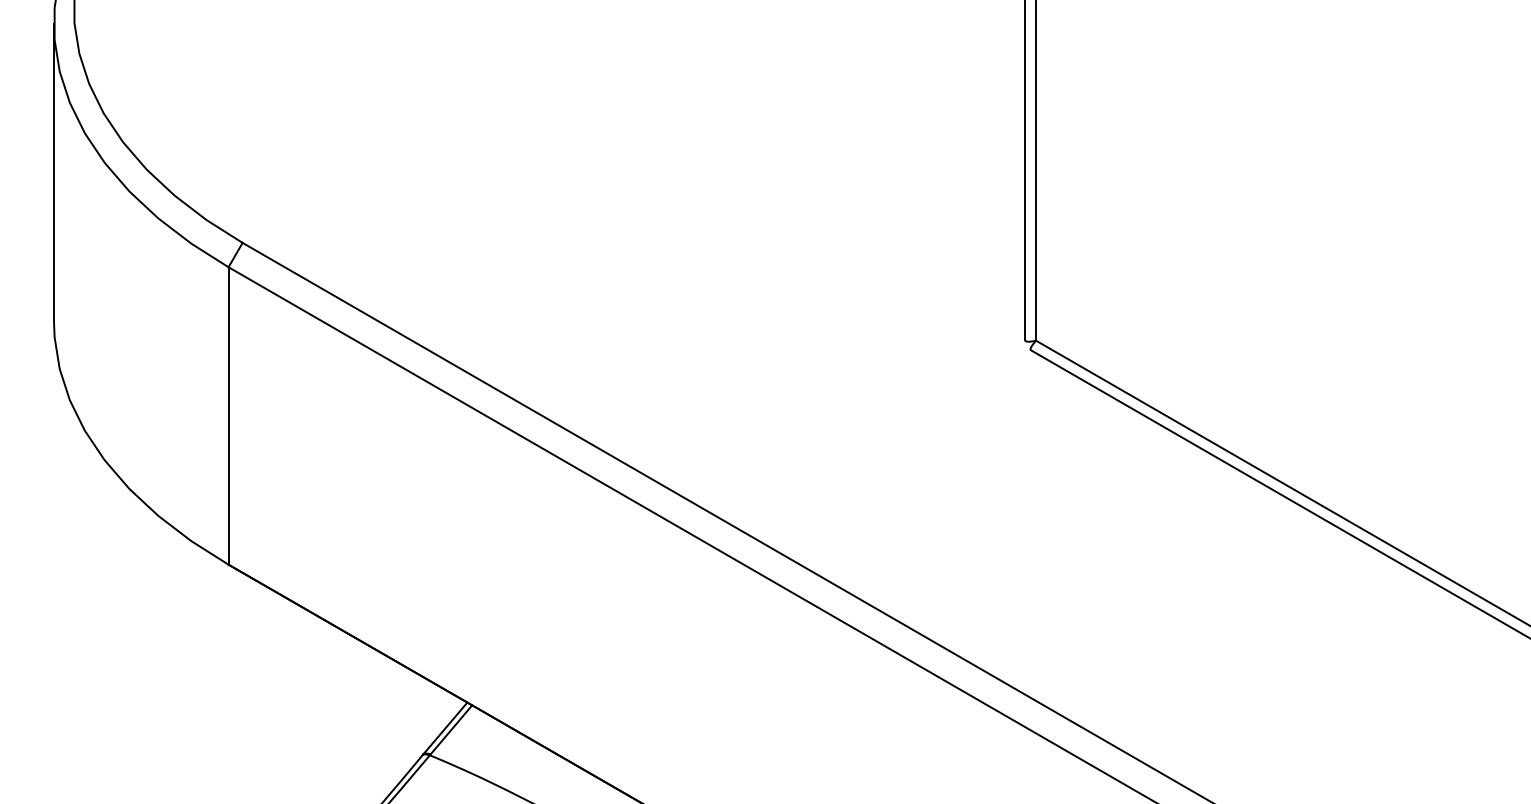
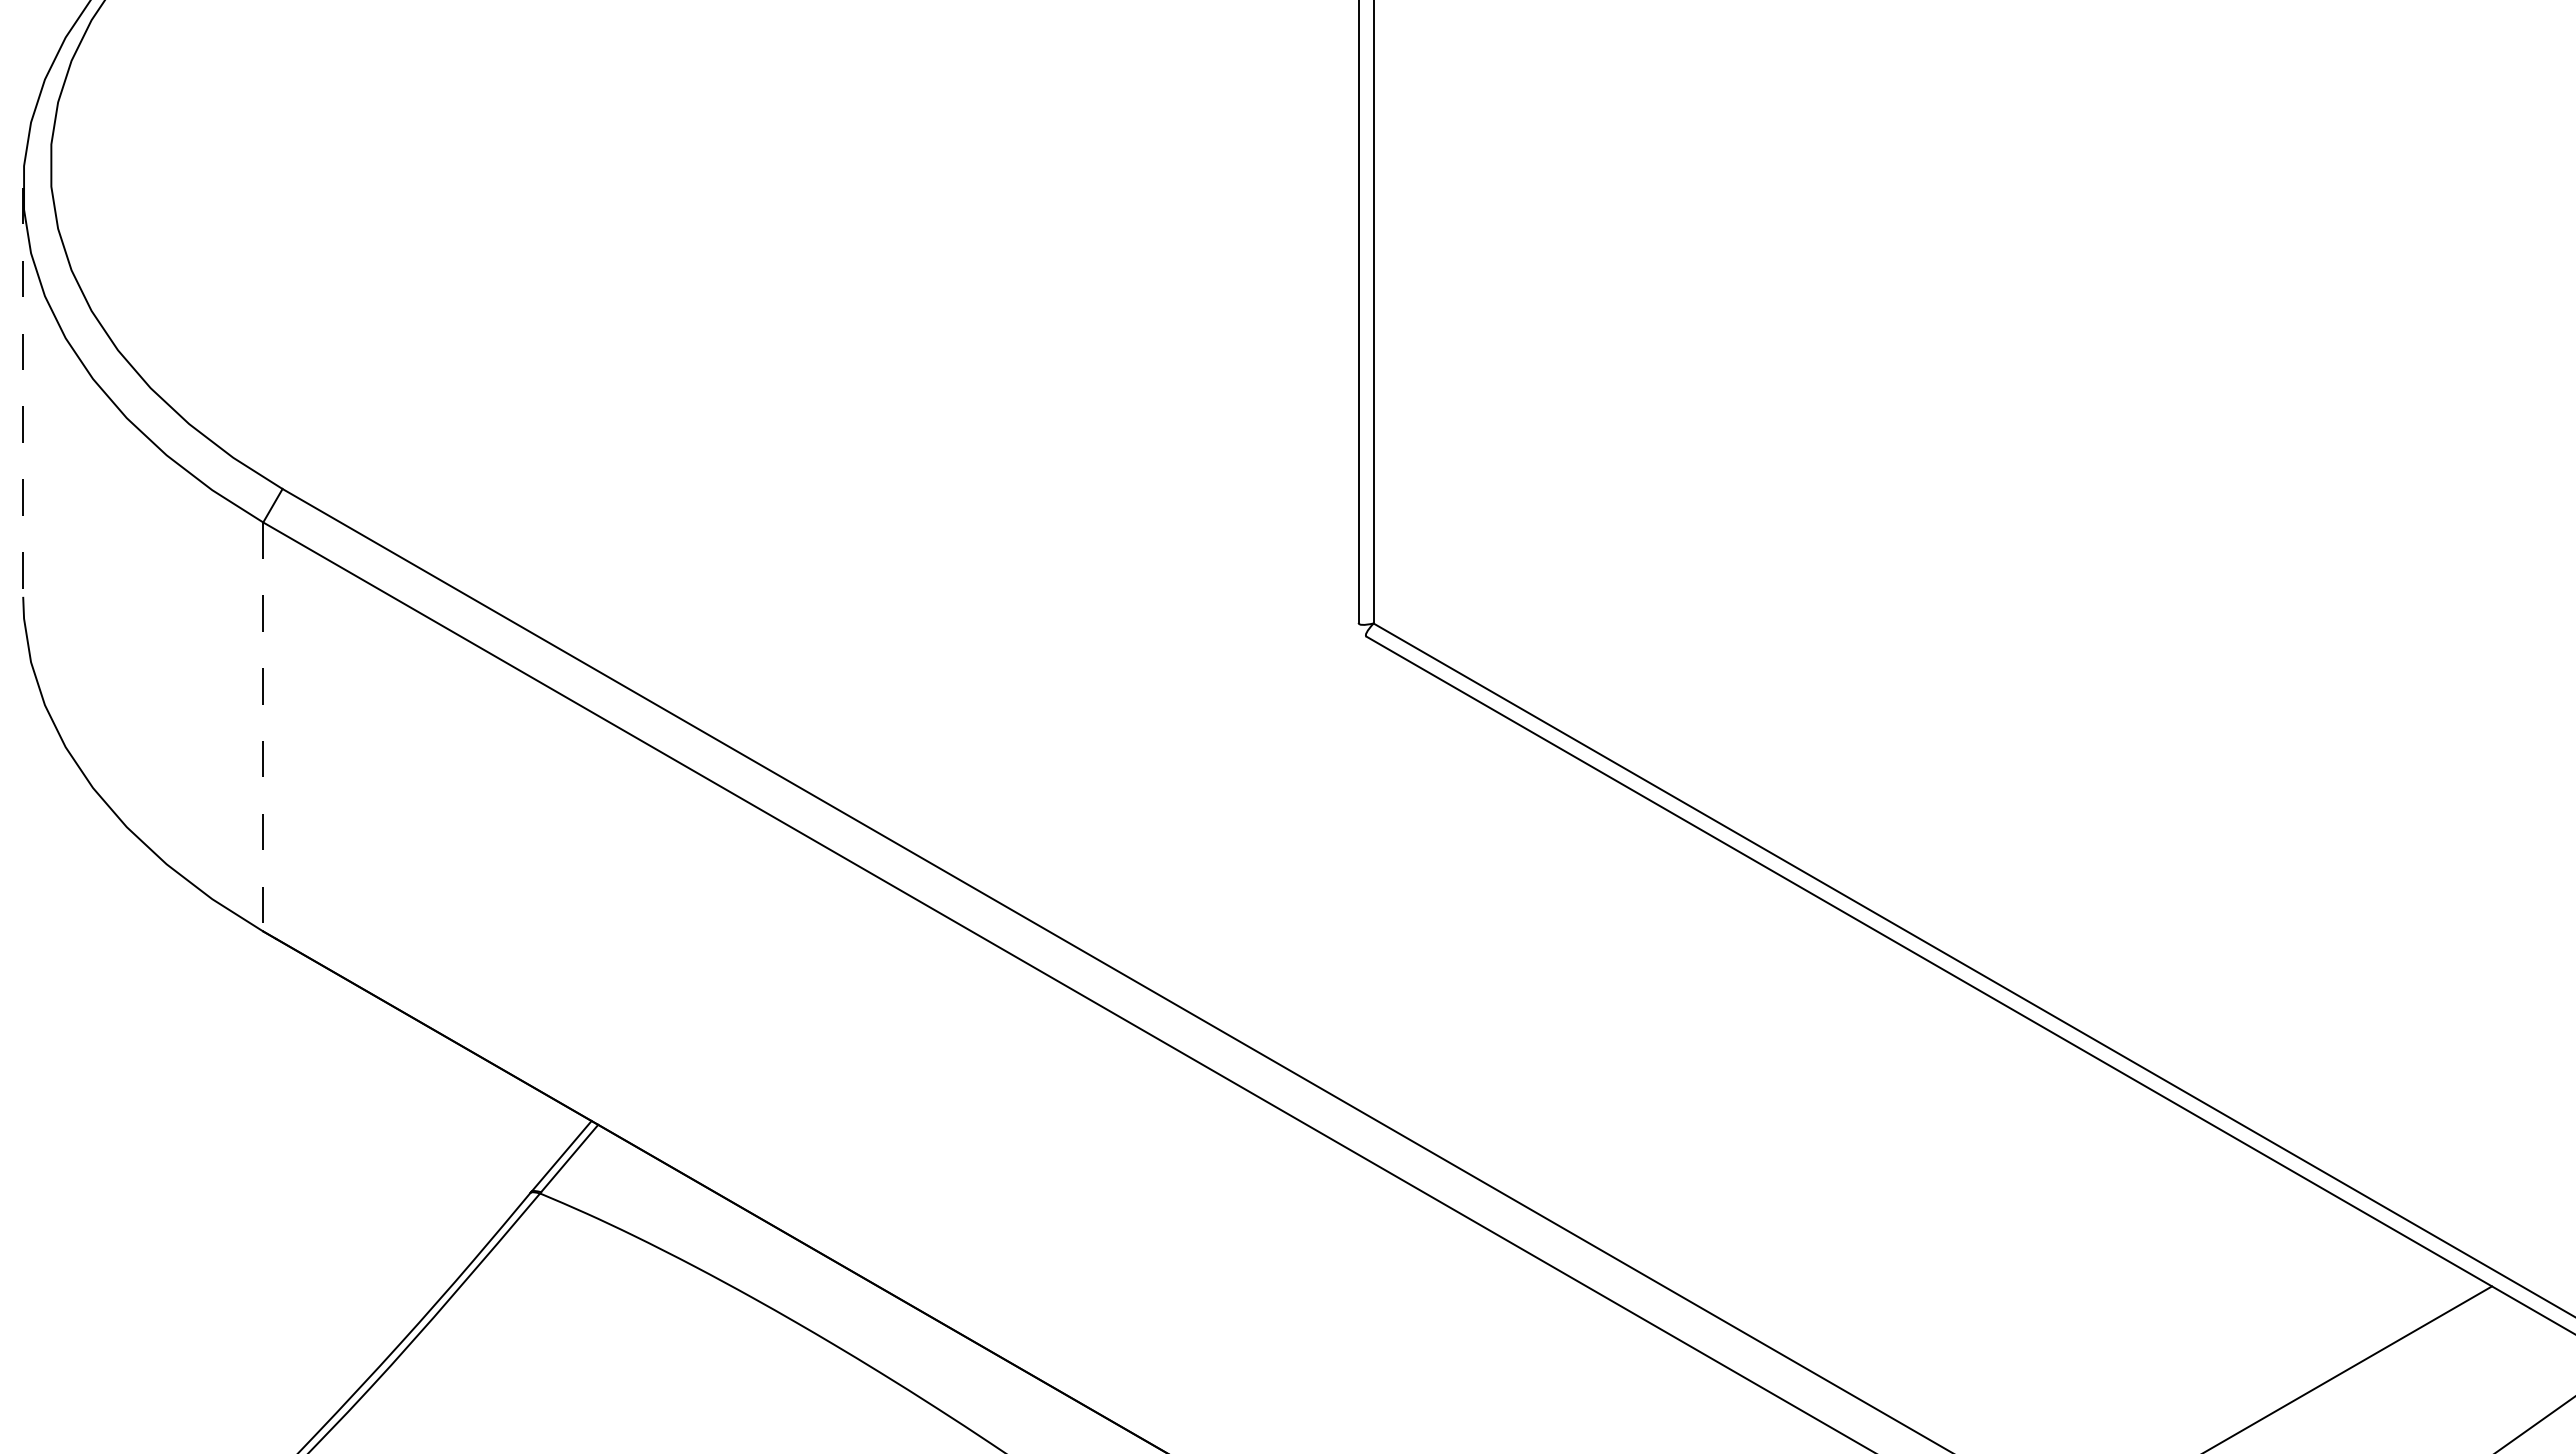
line: (54, 172) -> (23, 392), solid -> dashed
line: (228, 416) -> (263, 727), solid -> dashed

